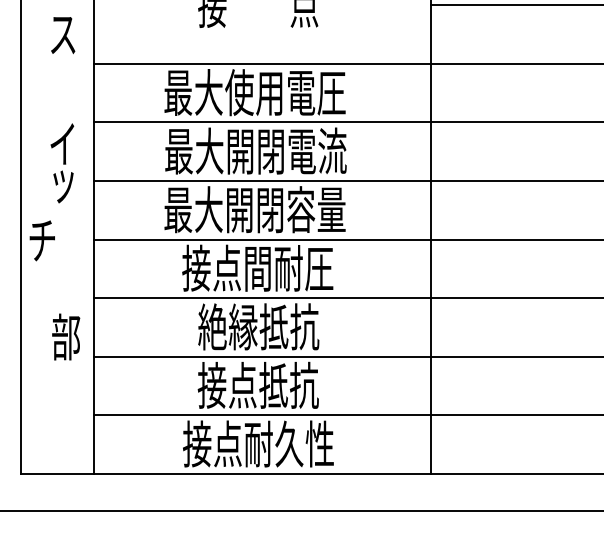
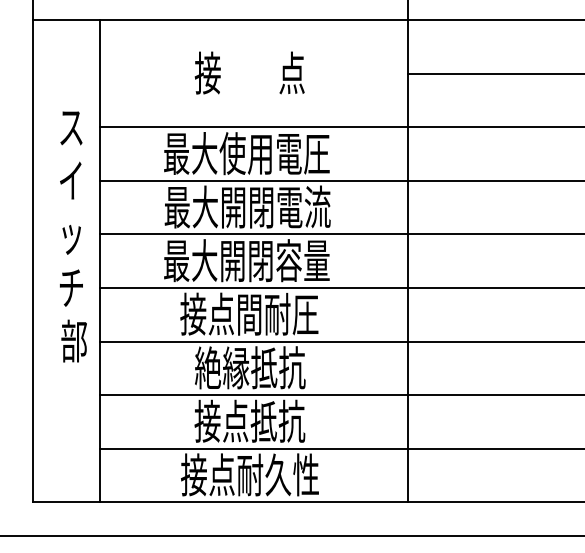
text: (63, 35) -> (71, 128), moved
text: (62, 143) -> (70, 180), moved
text: (42, 240) -> (71, 287), moved
text: (65, 336) -> (73, 340), moved

